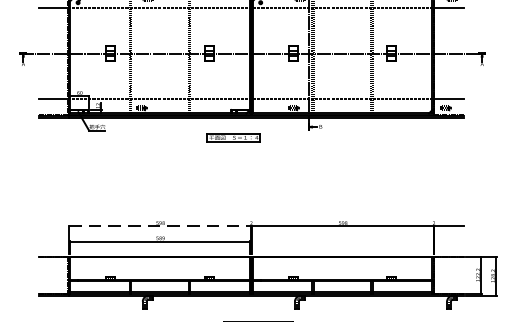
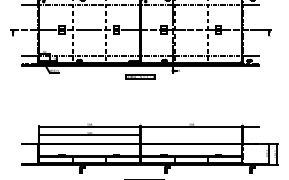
part: (233, 136) -> (140, 76), moved
line: (160, 226) -> (89, 126), dashed -> solid

